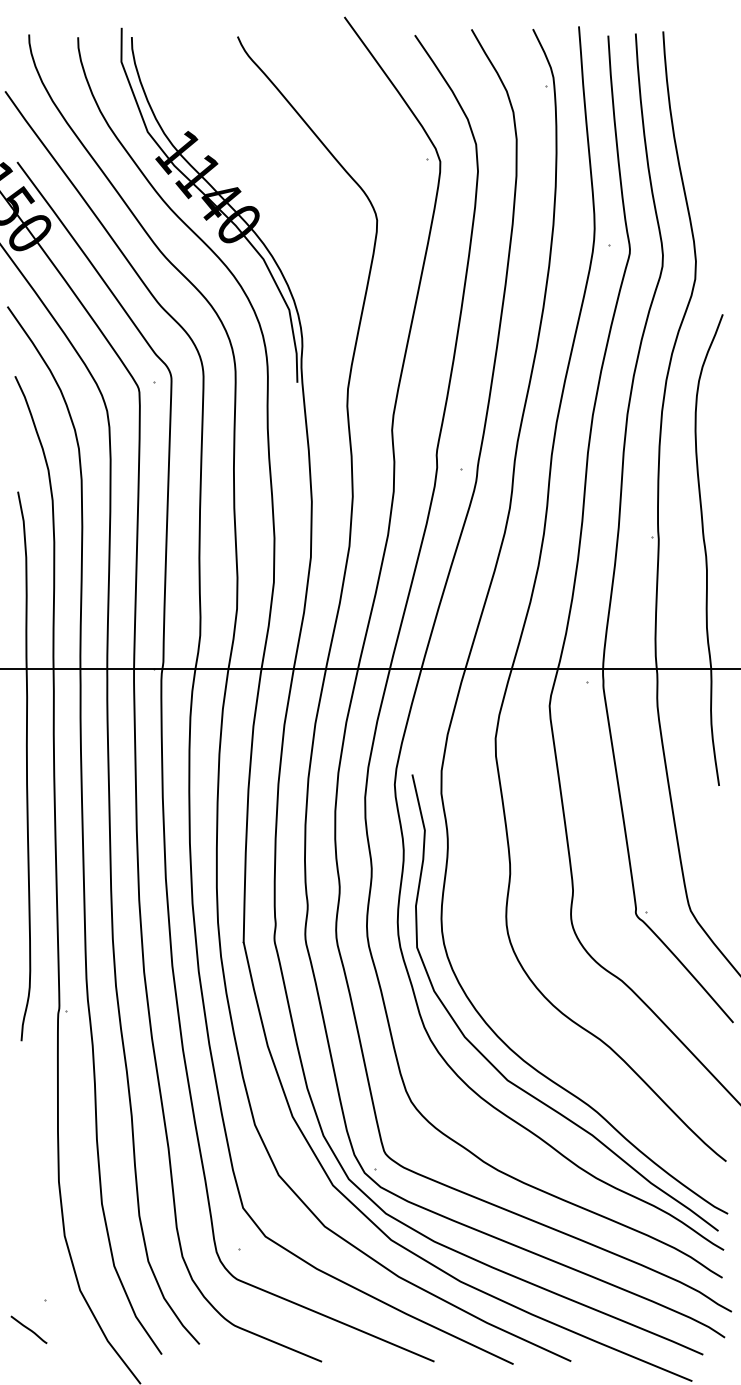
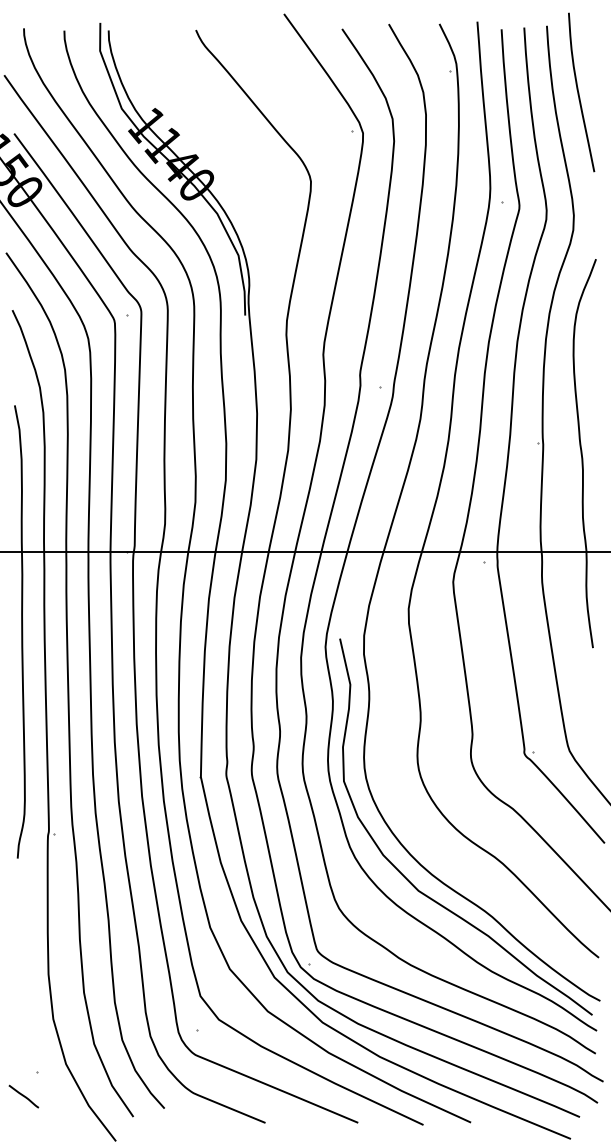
curve: (702, 112) -> (579, 92), added

